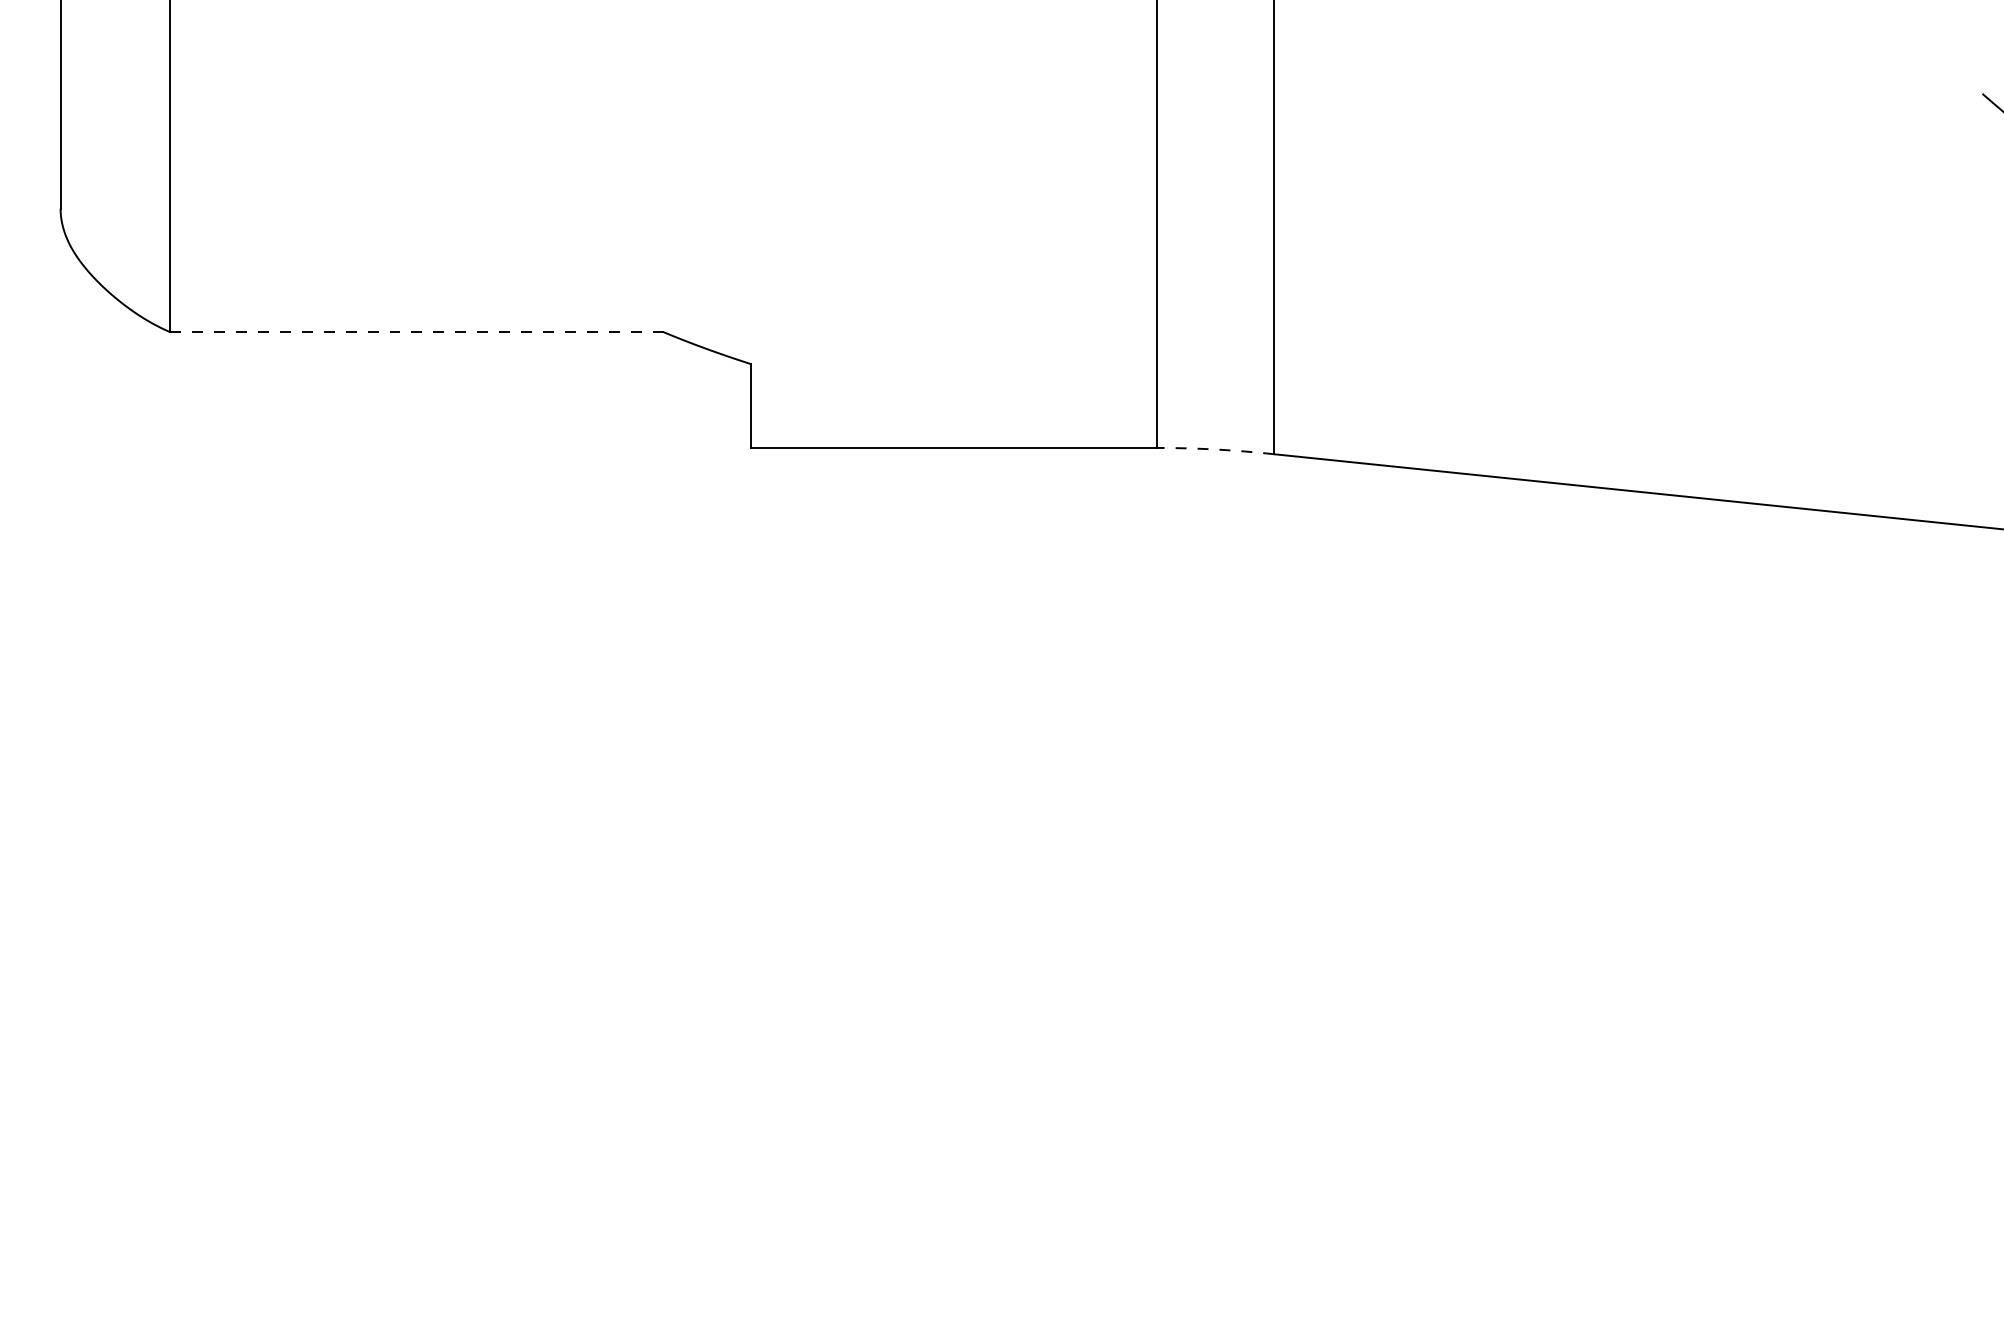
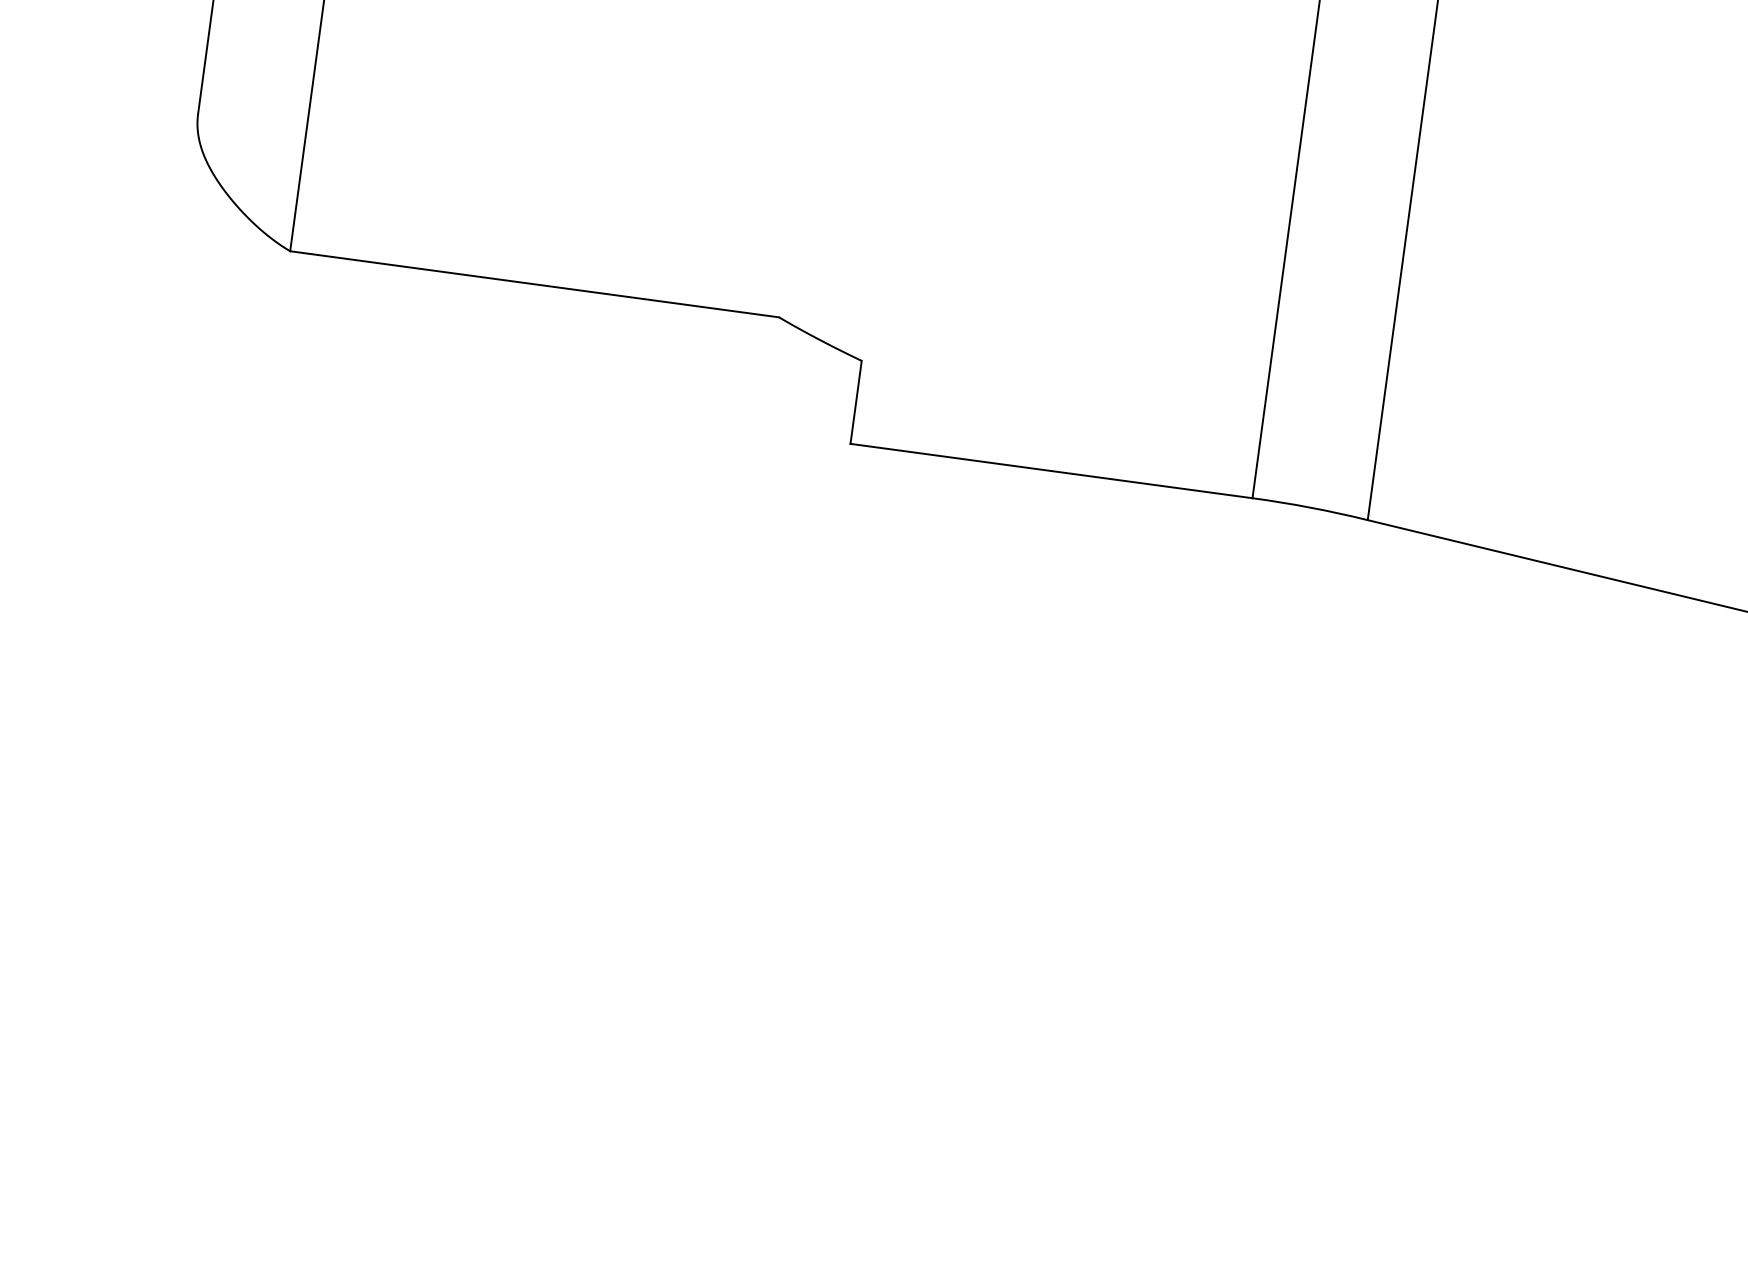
line: (416, 332) -> (534, 284), dashed -> solid
arc: (1215, 449) -> (1310, 507), dashed -> solid

